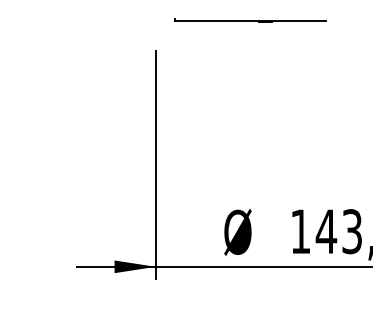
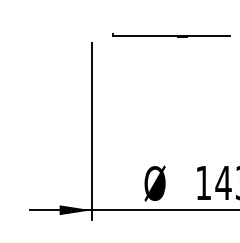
part: (250, 20) -> (170, 35), moved

